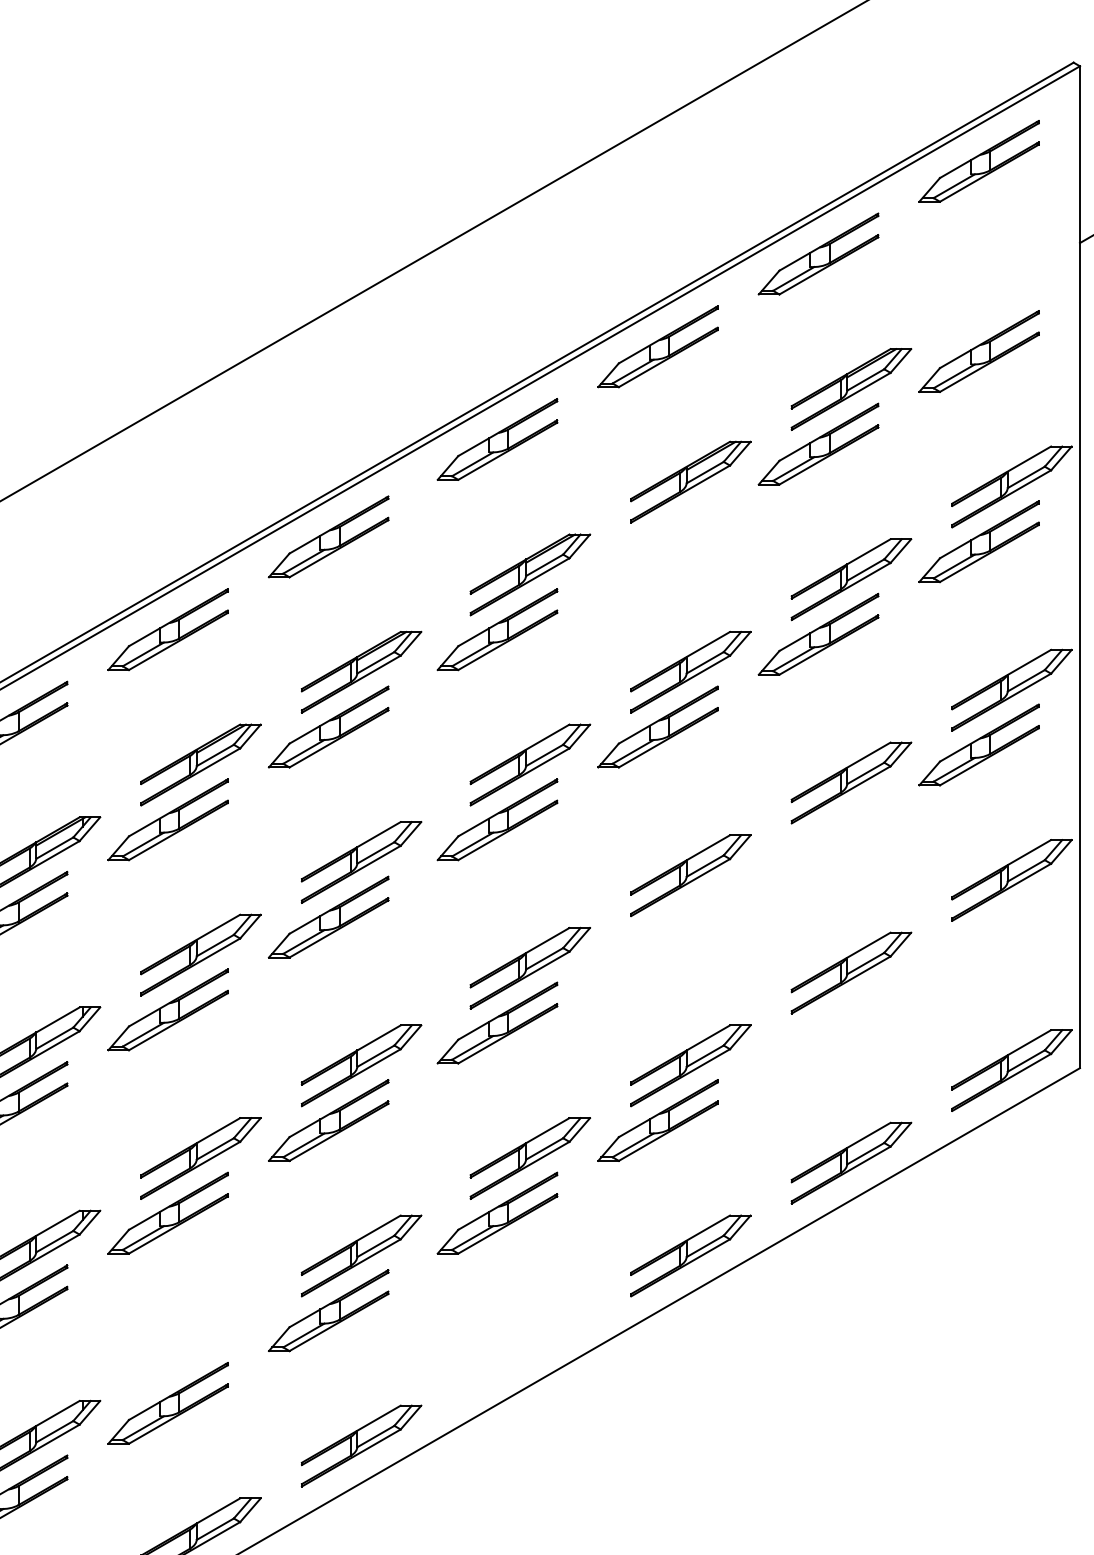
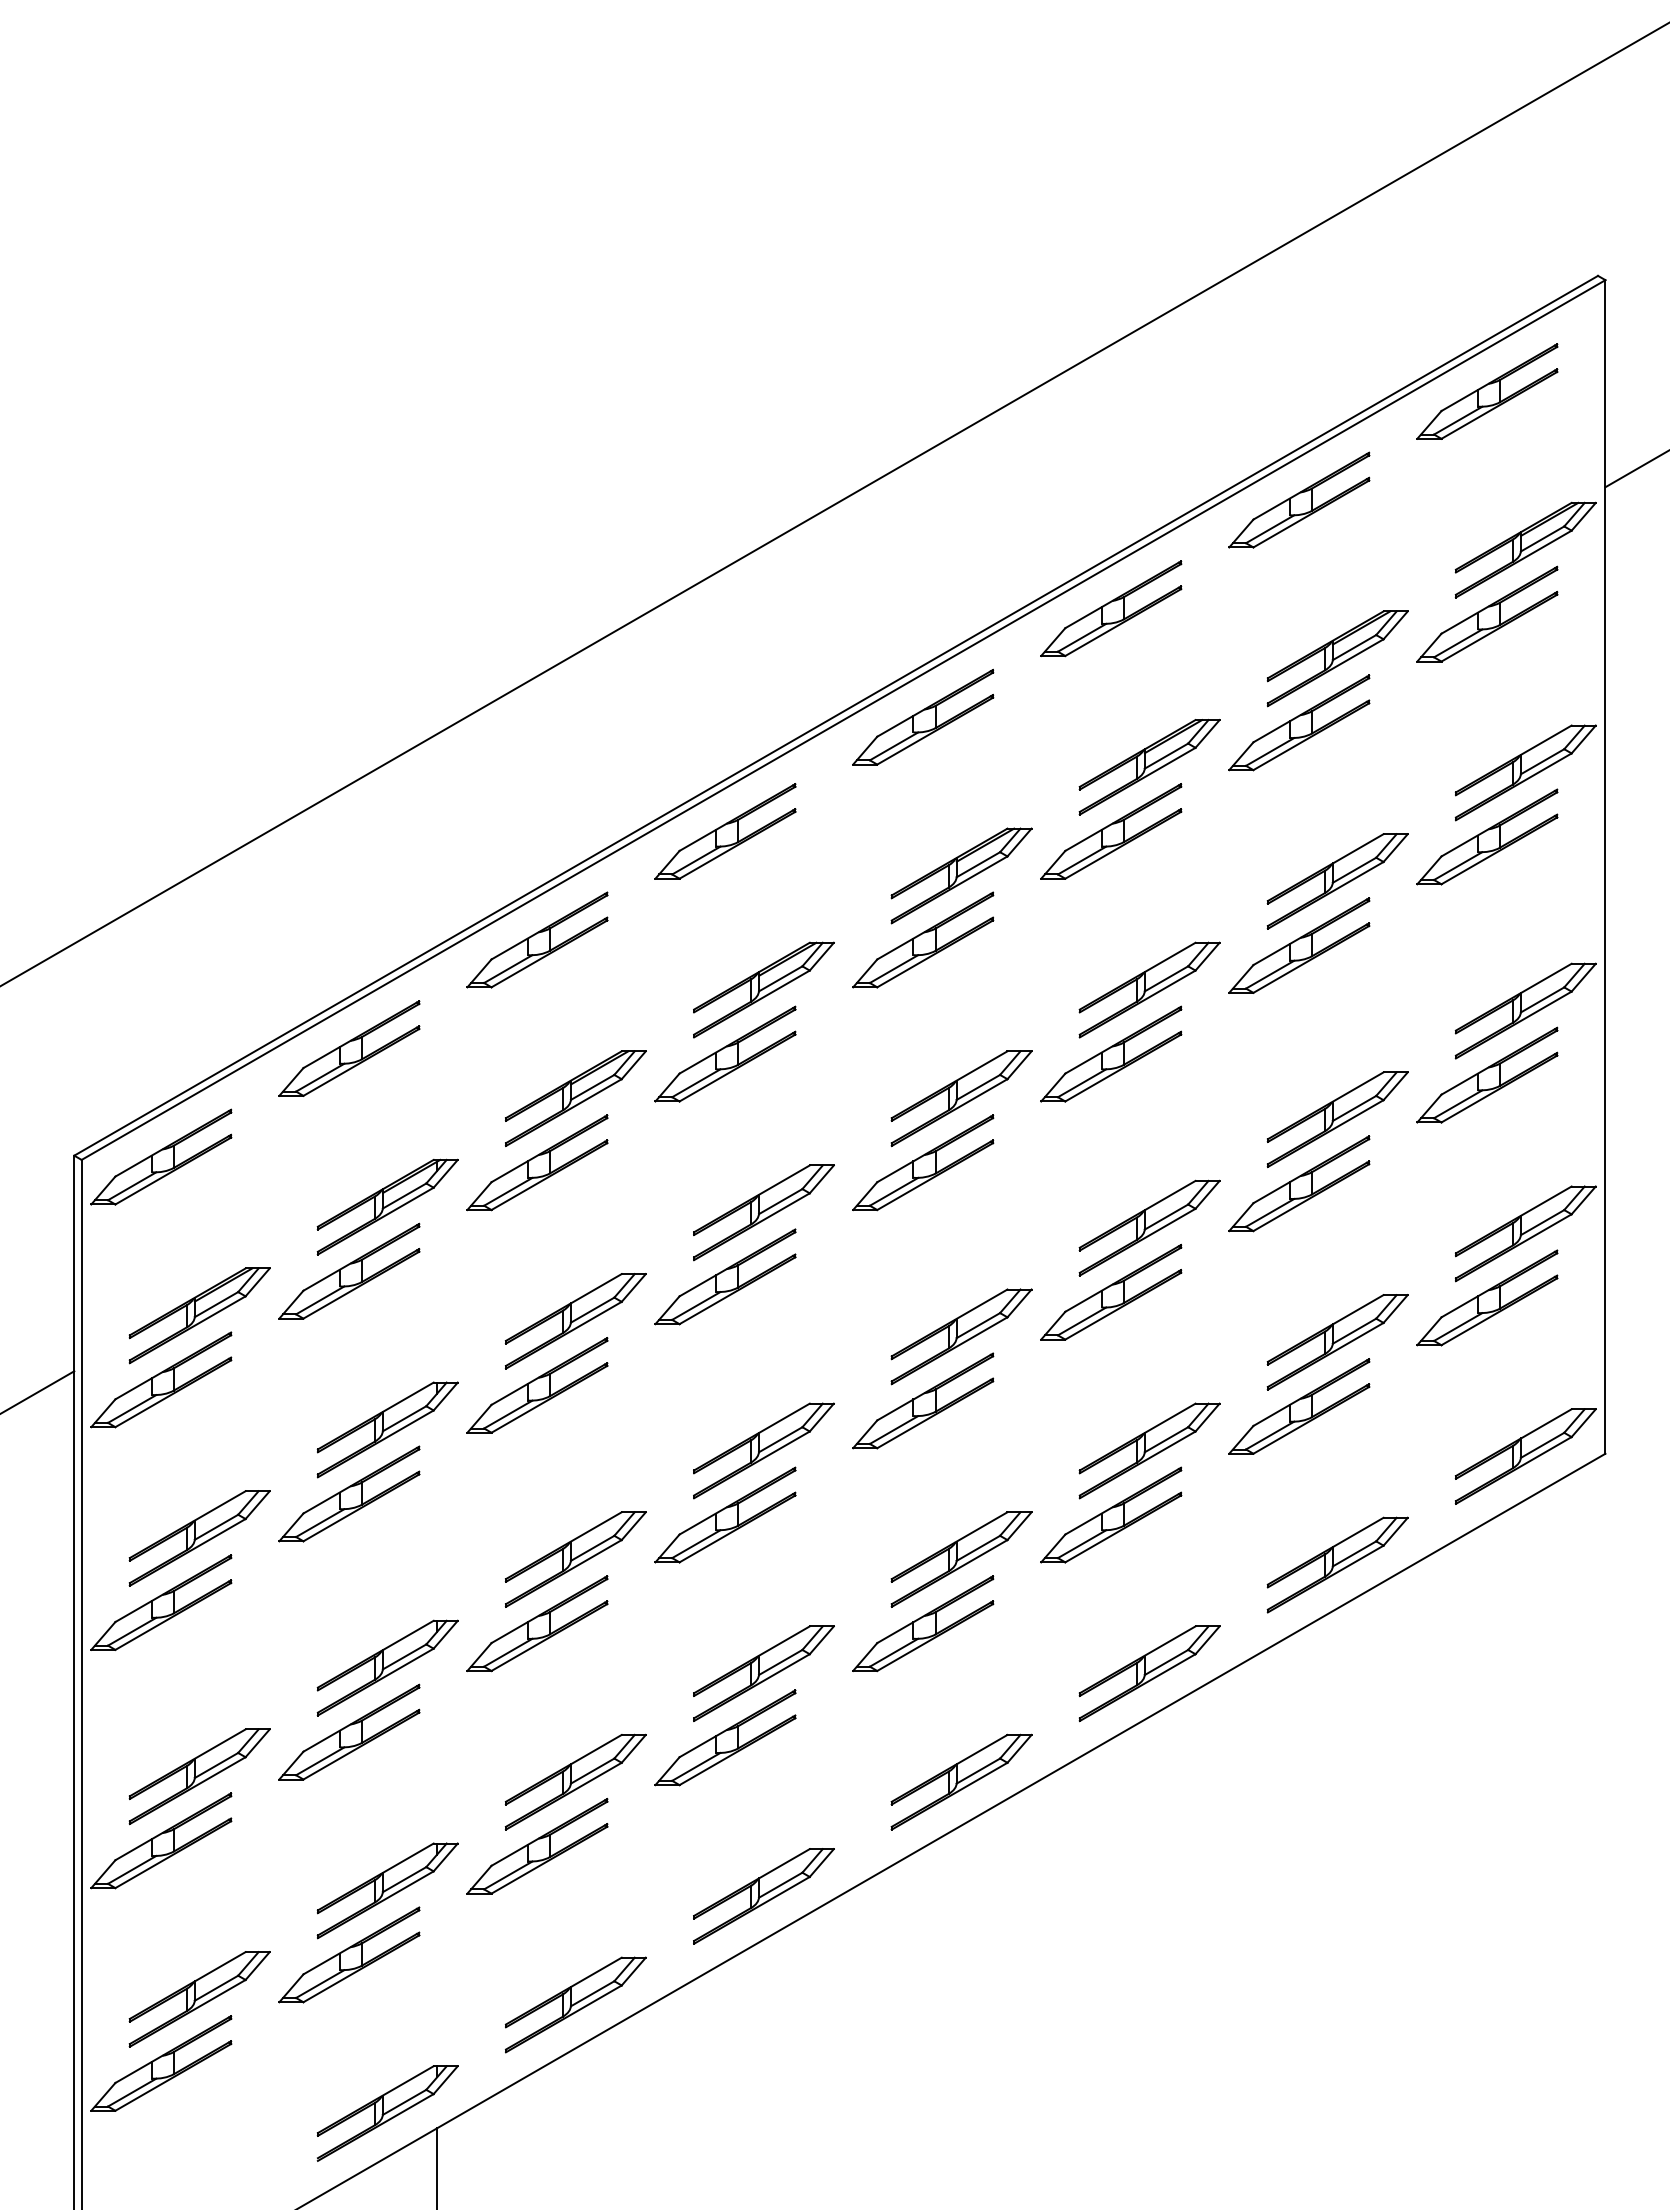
part: (1011, 296) -> (1525, 549), added
part: (658, 536) -> (1111, 831), added
part: (818, 837) -> (1299, 1183), added
part: (658, 929) -> (1111, 1291), added
part: (979, 934) -> (1487, 1297), added
part: (818, 1027) -> (1299, 1406), added
part: (200, 1347) -> (575, 1781), added
part: (530, 1347) -> (961, 1781), added

